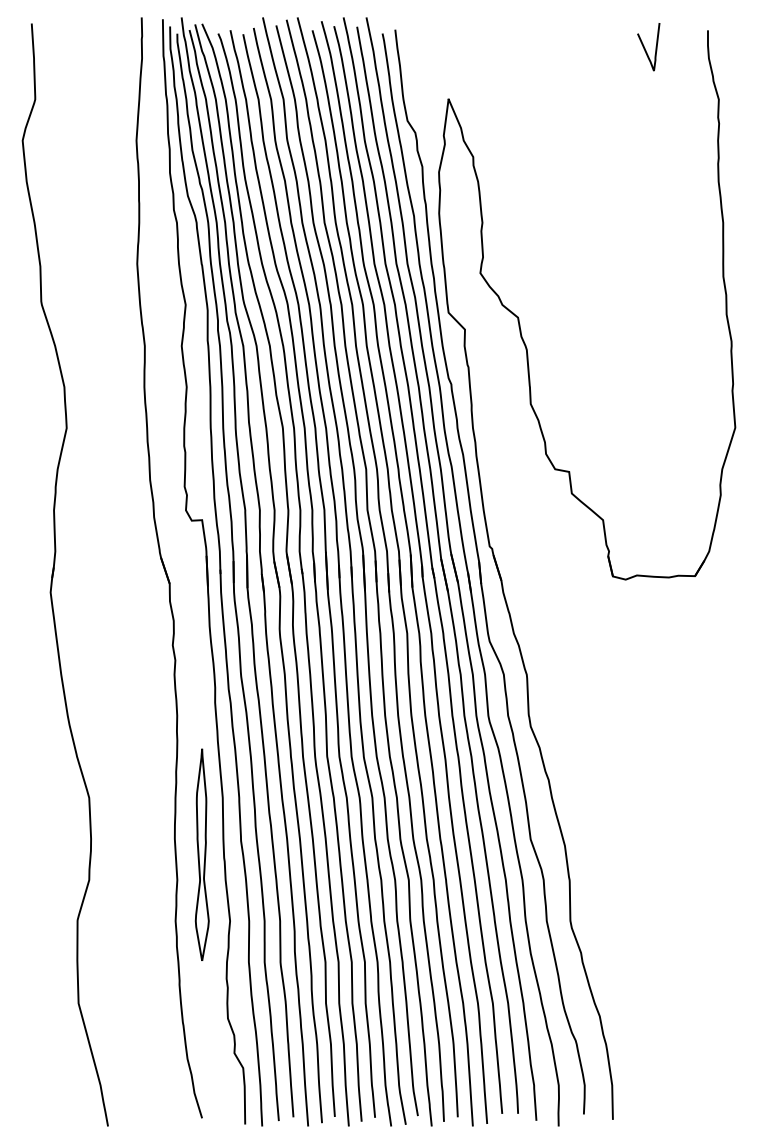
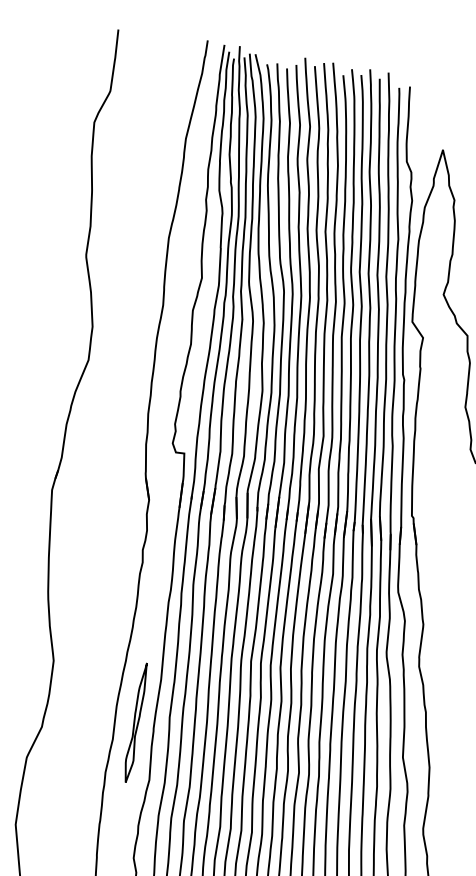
part: (201, 854) -> (135, 722), size x0.7

